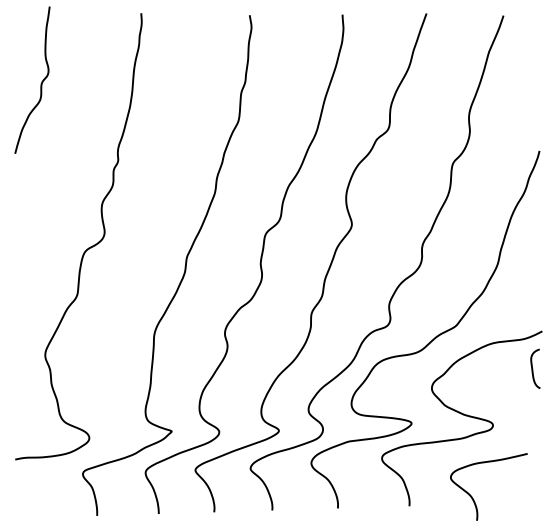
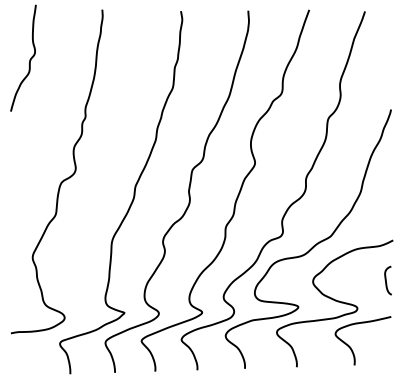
curve: (533, 368) -> (386, 280), moved
curve: (472, 496) -> (351, 347), moved

